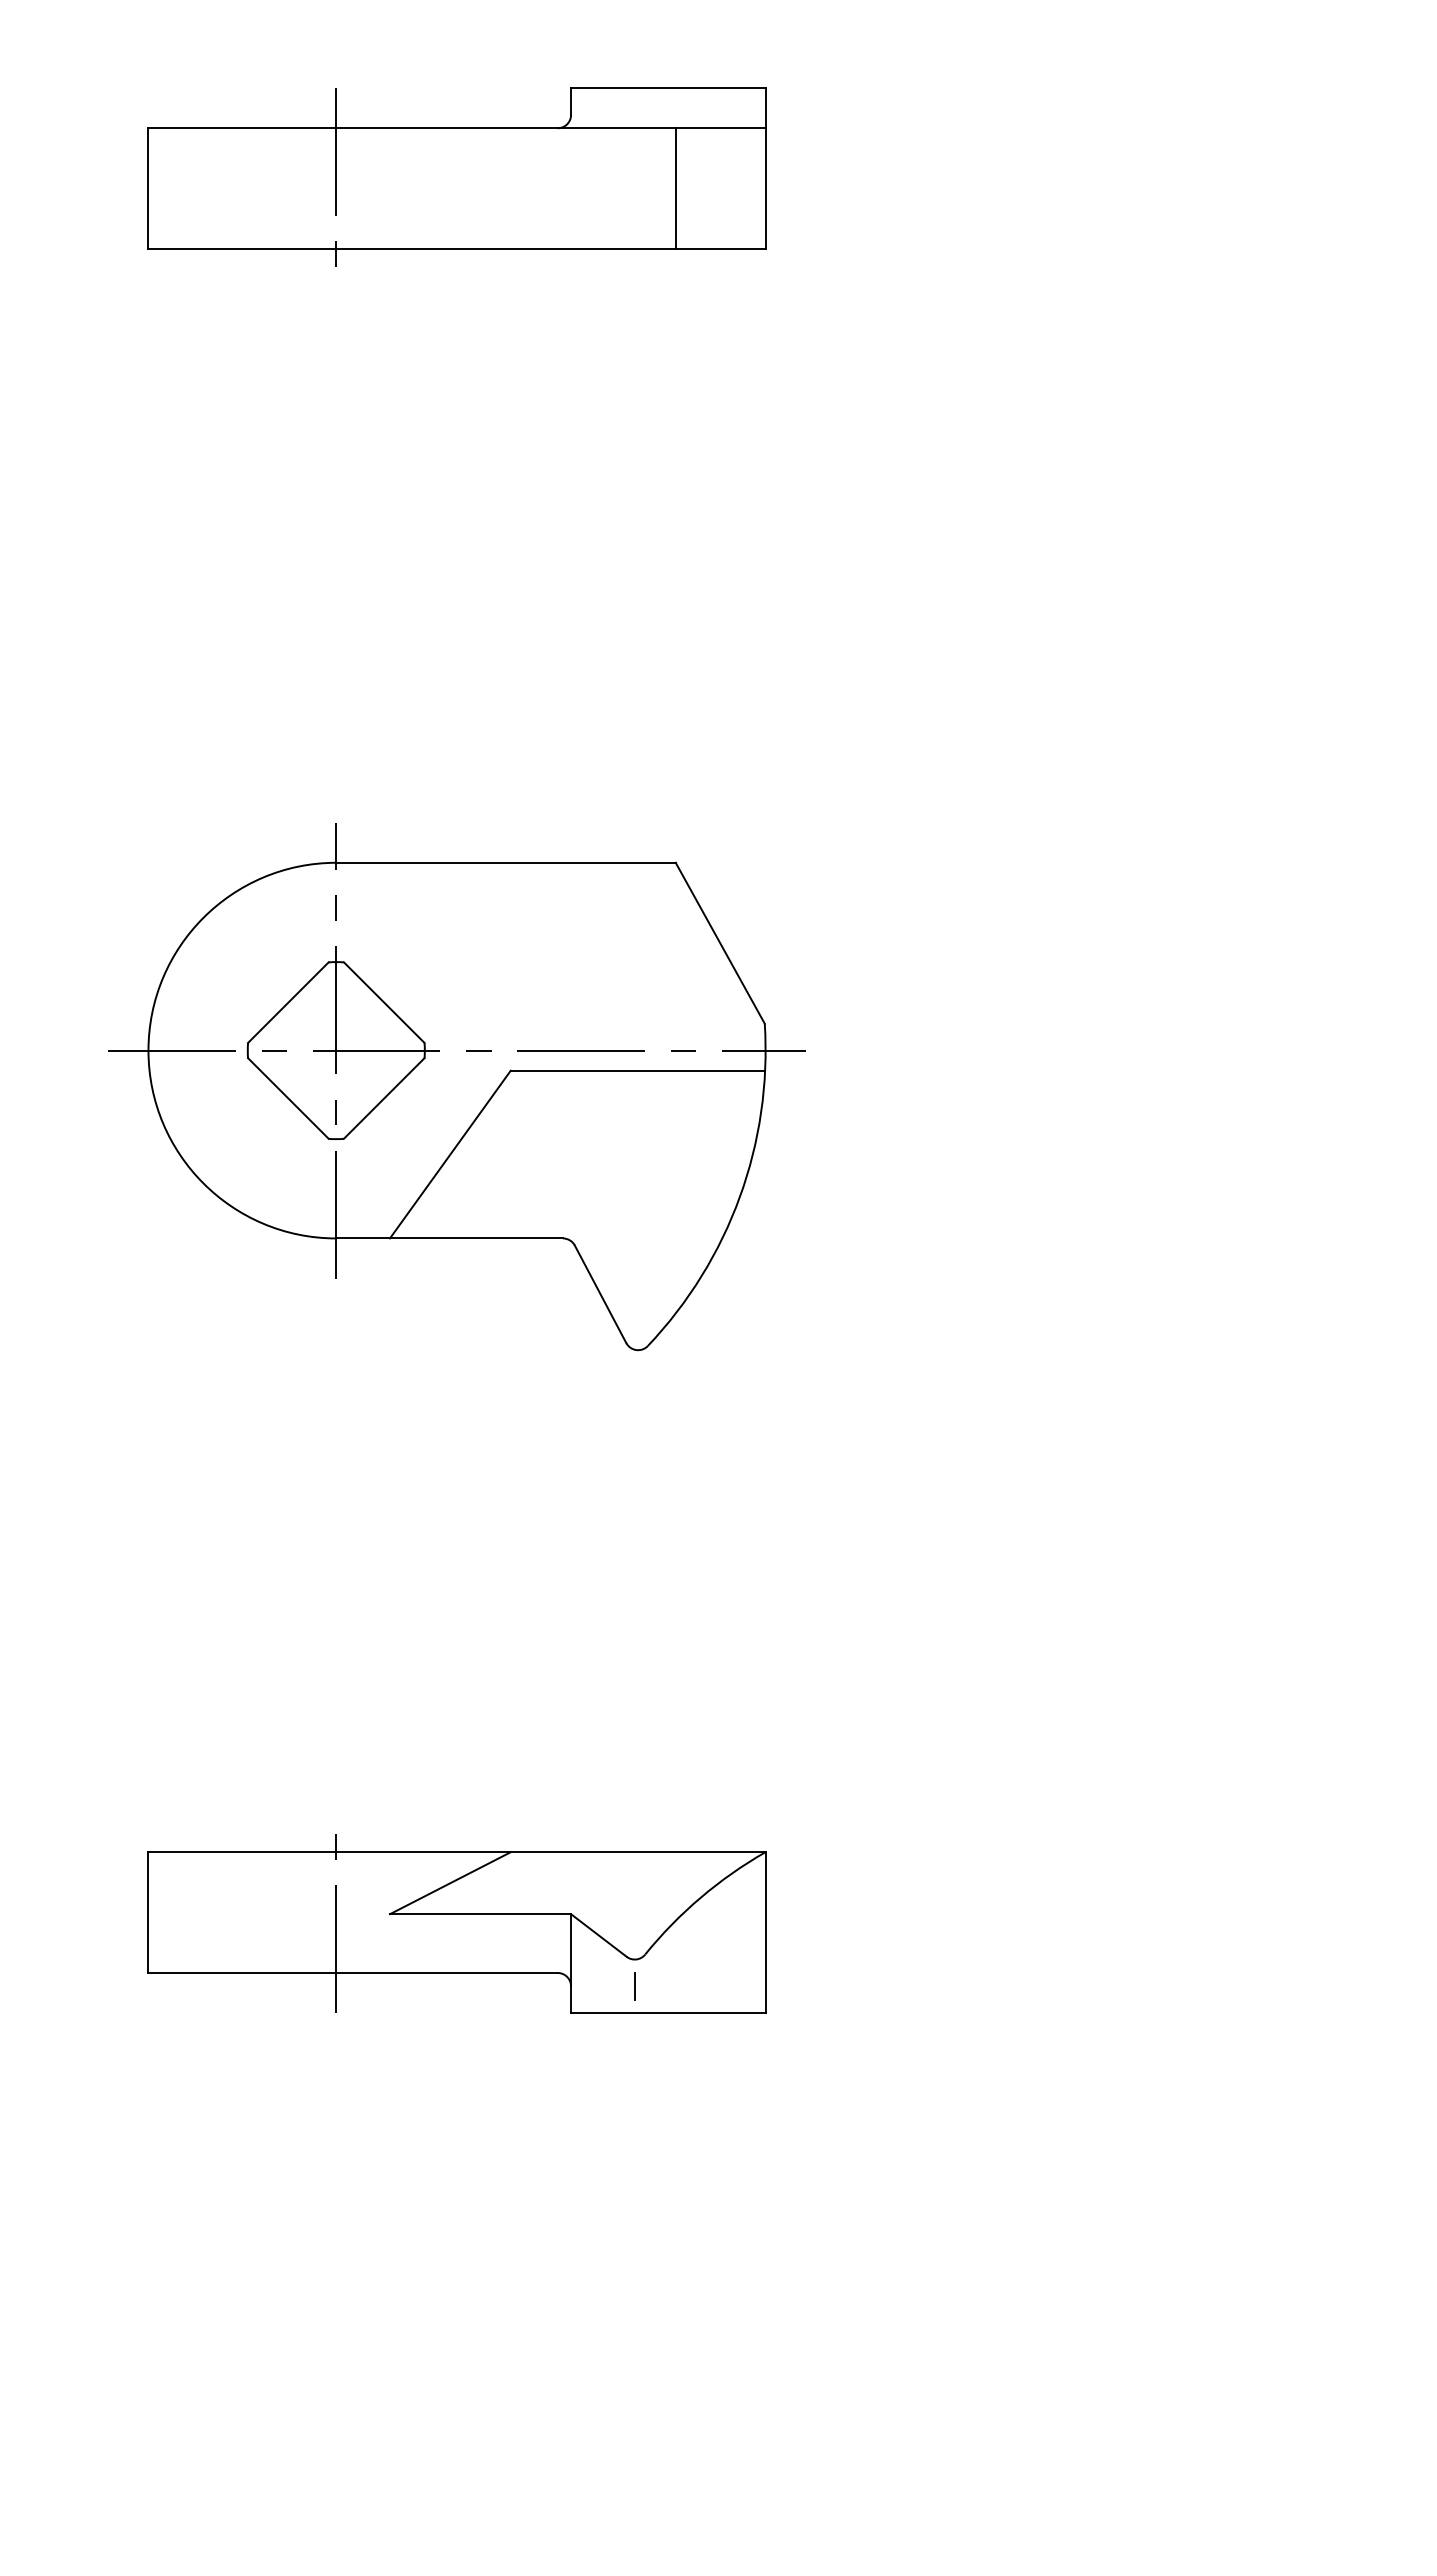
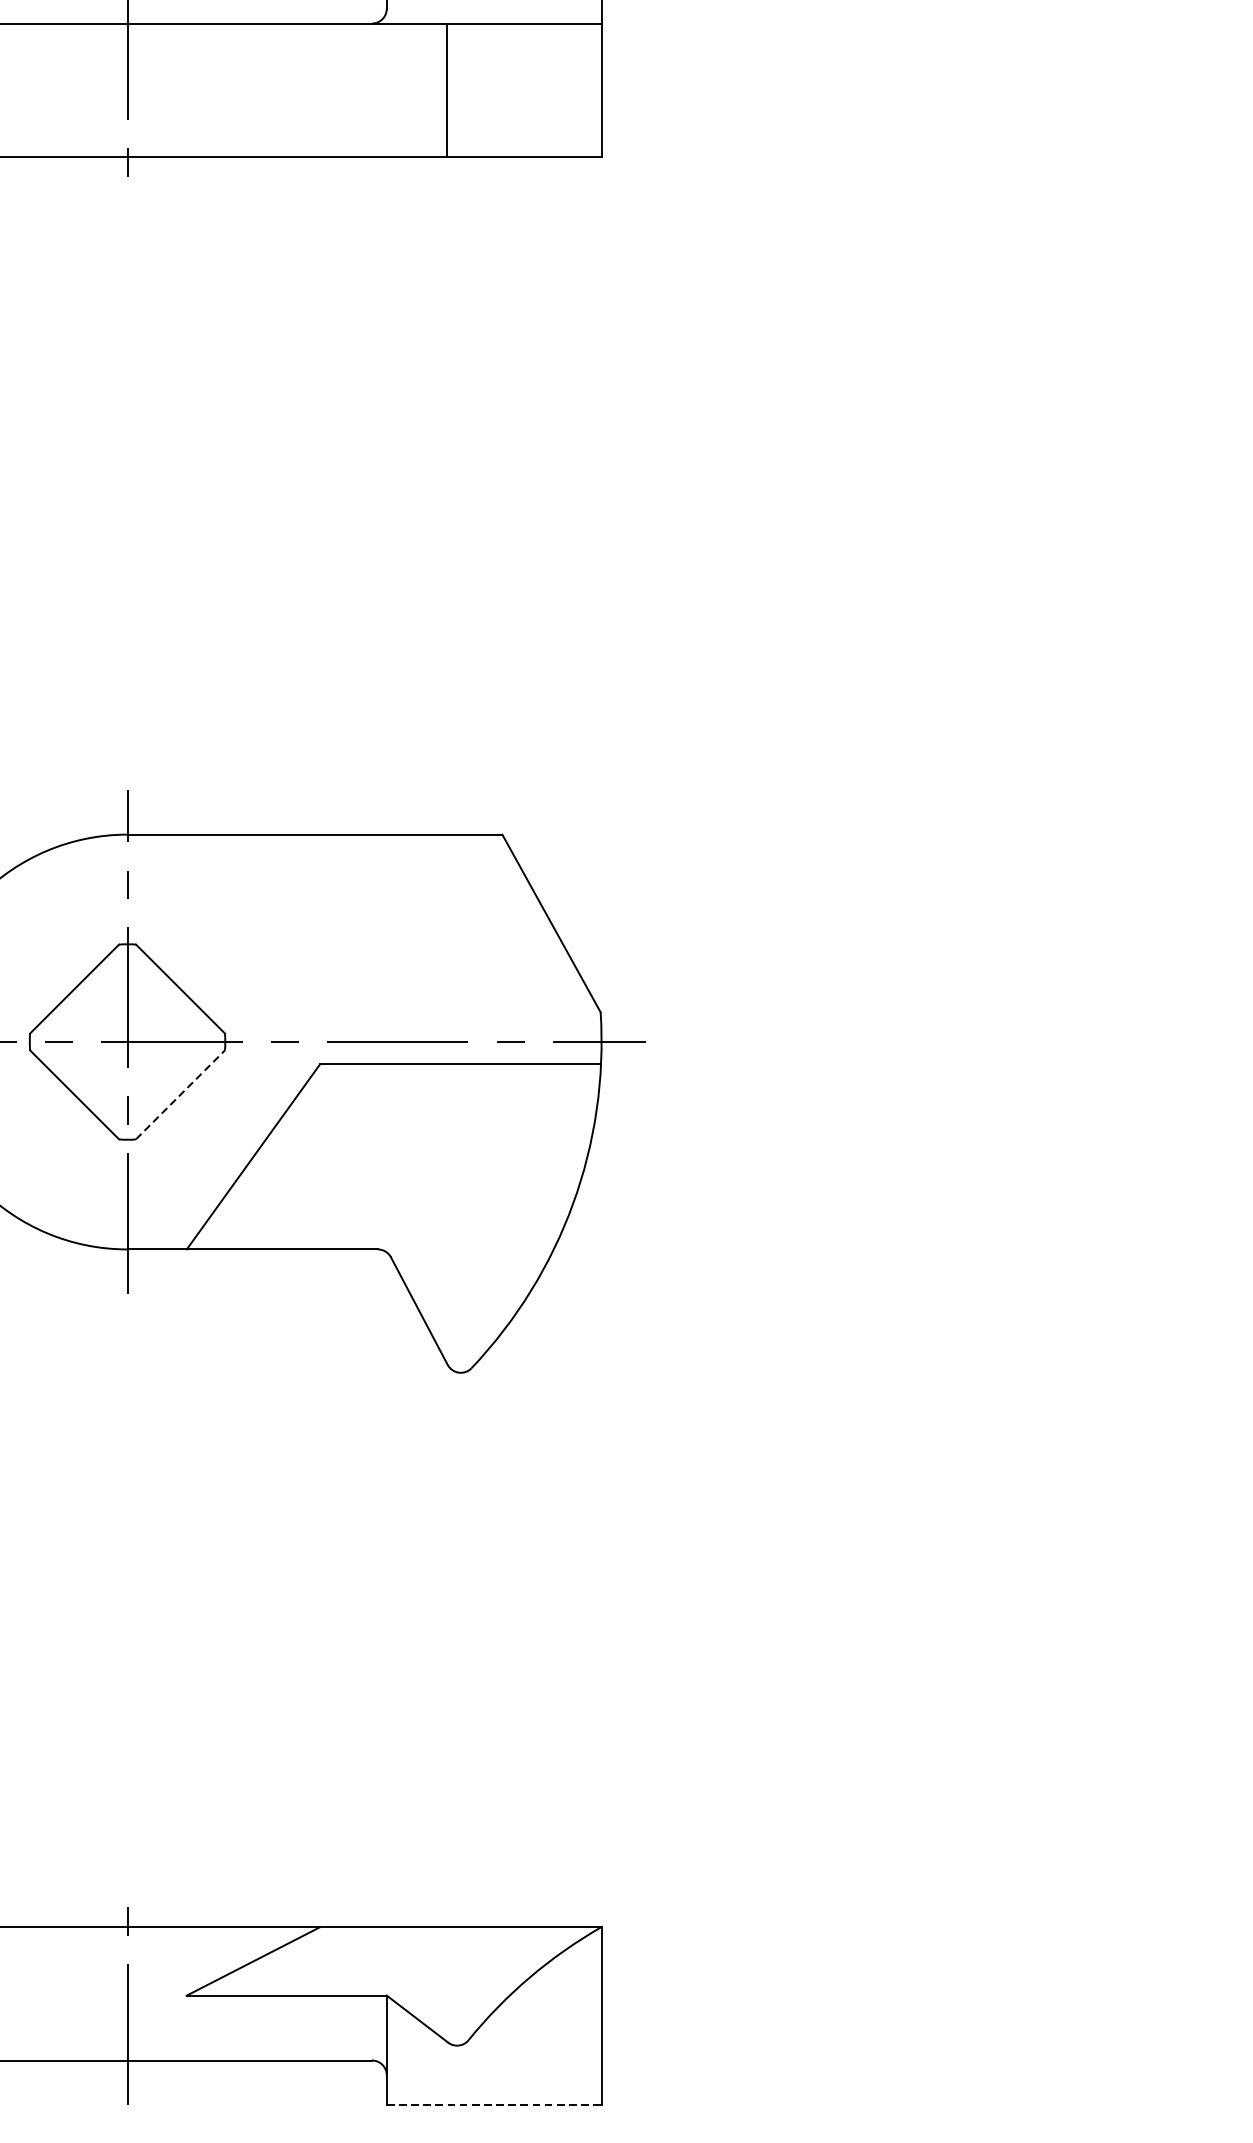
line: (675, 188) -> (446, 90), moved
line: (384, 1098) -> (180, 1094), solid -> dashed
line: (634, 1985) -> (456, 2074), removed
line: (668, 2013) -> (494, 2105), solid -> dashed

